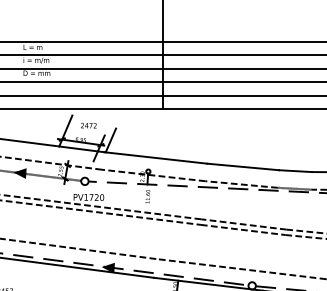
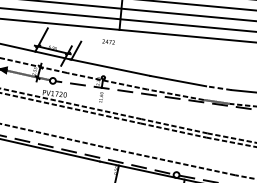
text: (88, 125) -> (108, 41), moved
line: (294, 171) -> (218, 88), solid -> dashed
fill: (107, 267) -> (64, 150), removed

